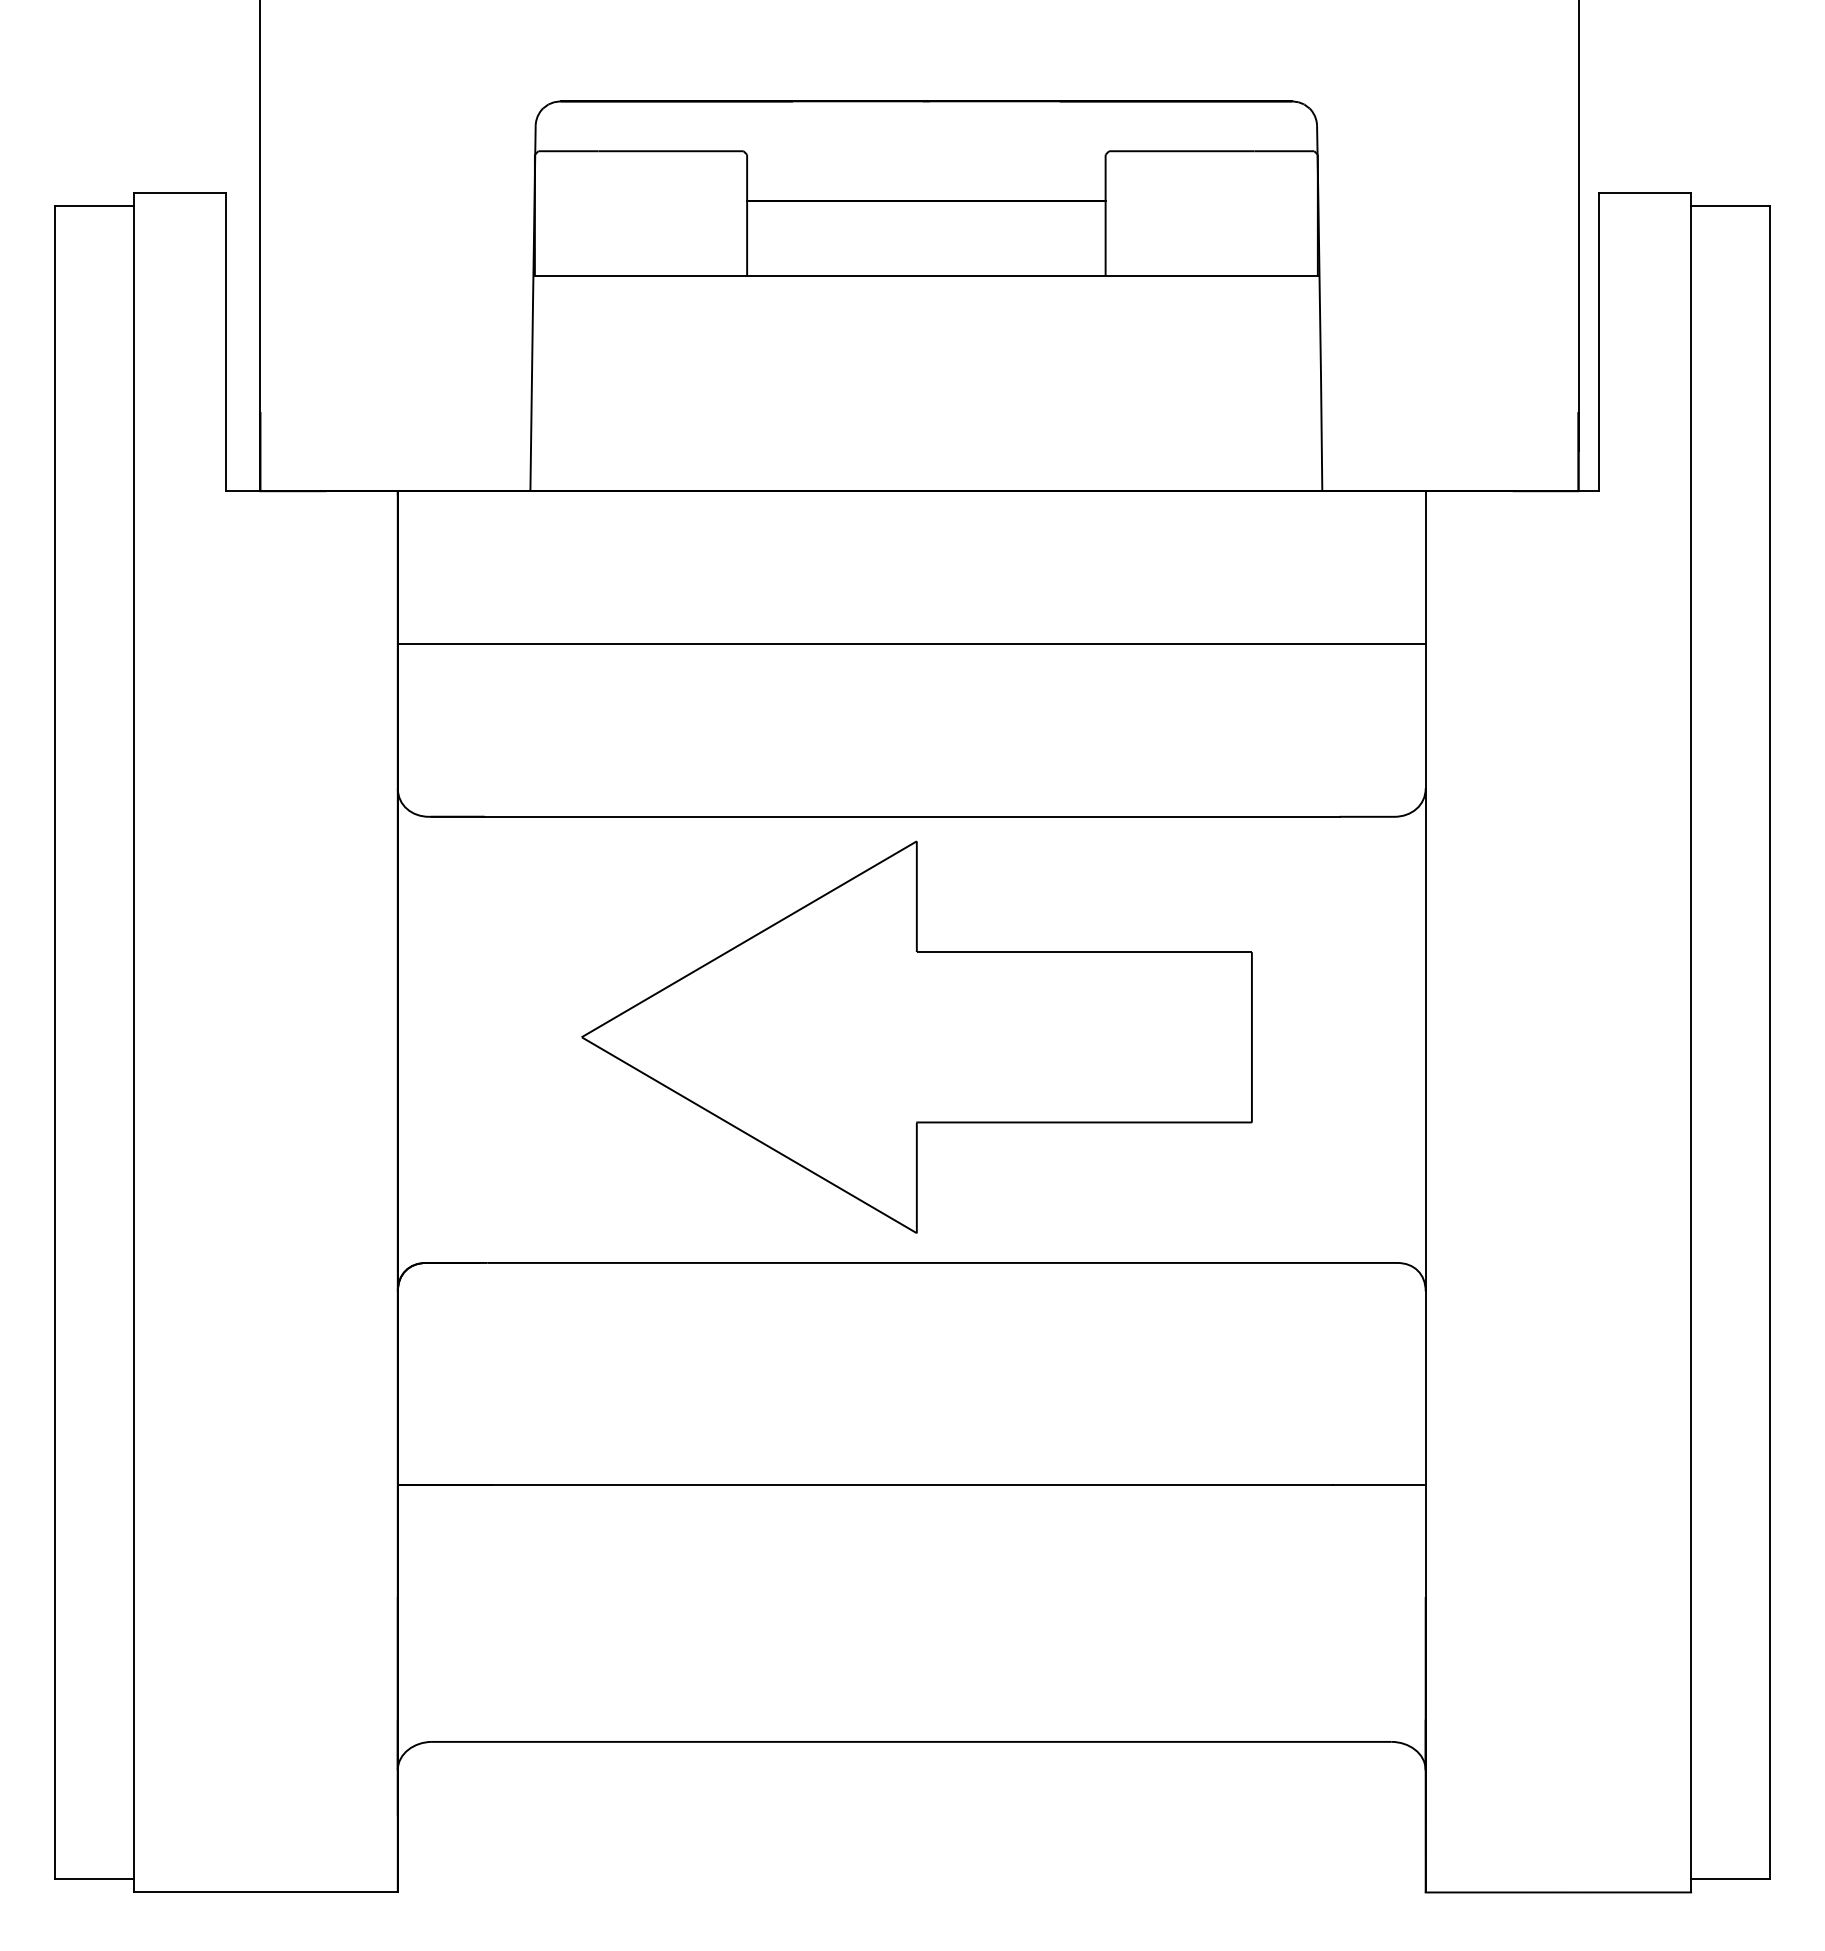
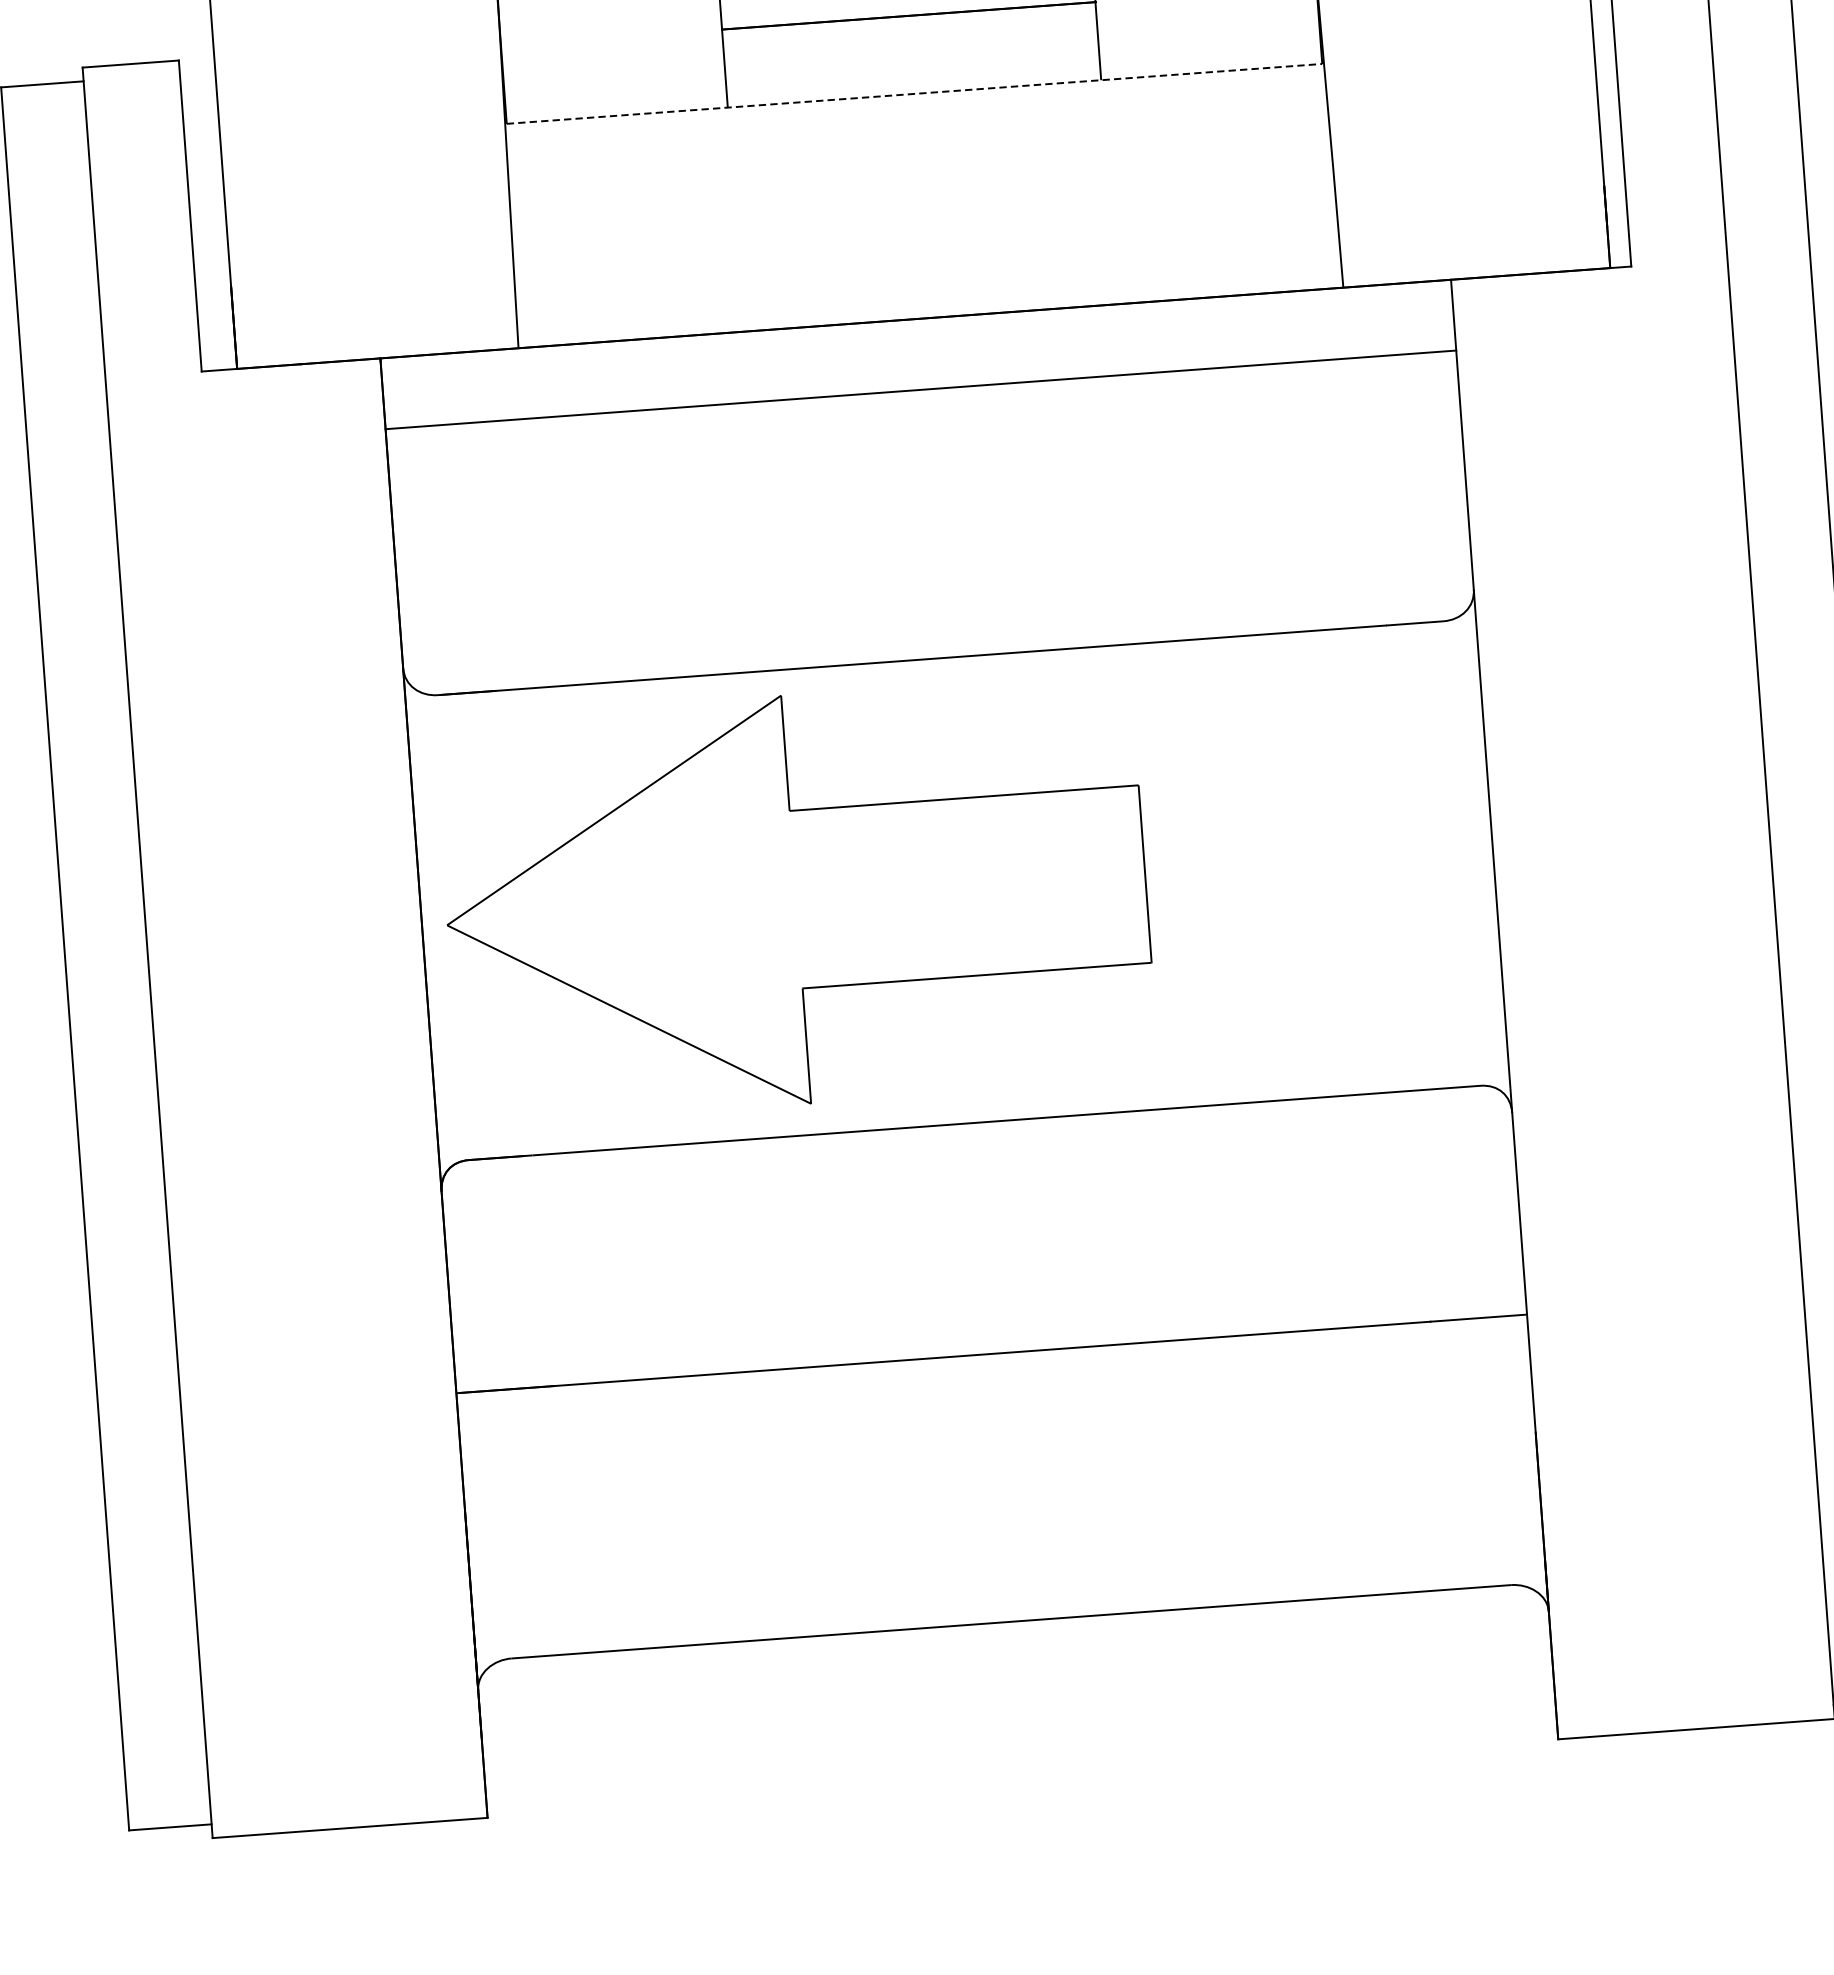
line: (926, 276) -> (914, 94), solid -> dashed
line: (911, 644) -> (920, 390), moved
part: (916, 1036) -> (795, 898), moved

